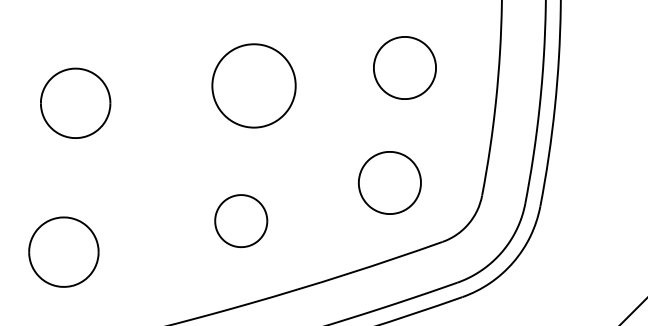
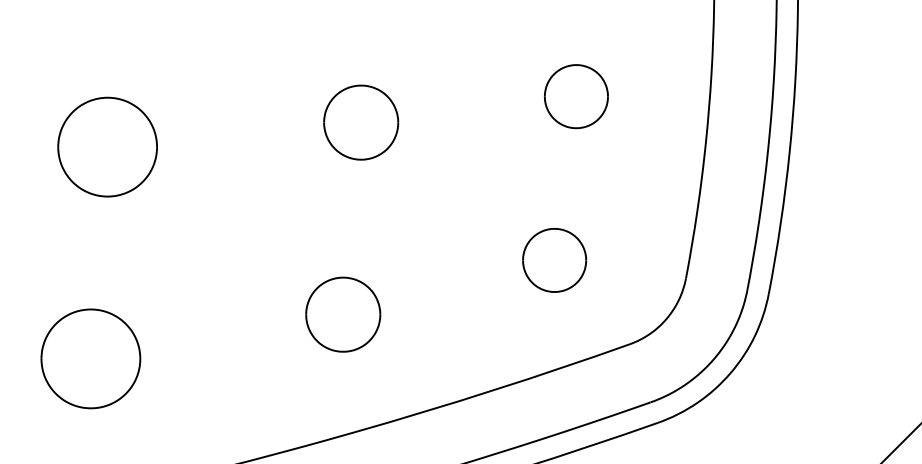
part: (405, 67) -> (576, 96), size x0.71
part: (253, 86) -> (360, 123), size x0.62
part: (389, 182) -> (554, 259), size x0.71

